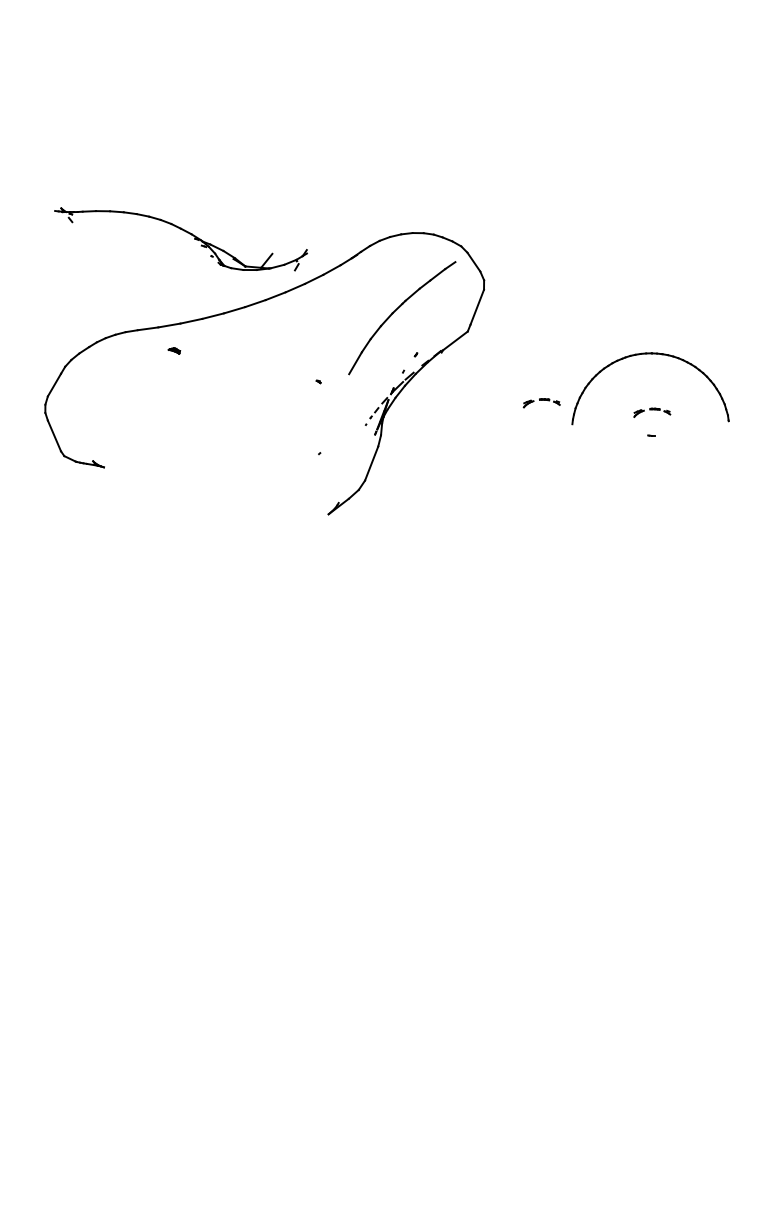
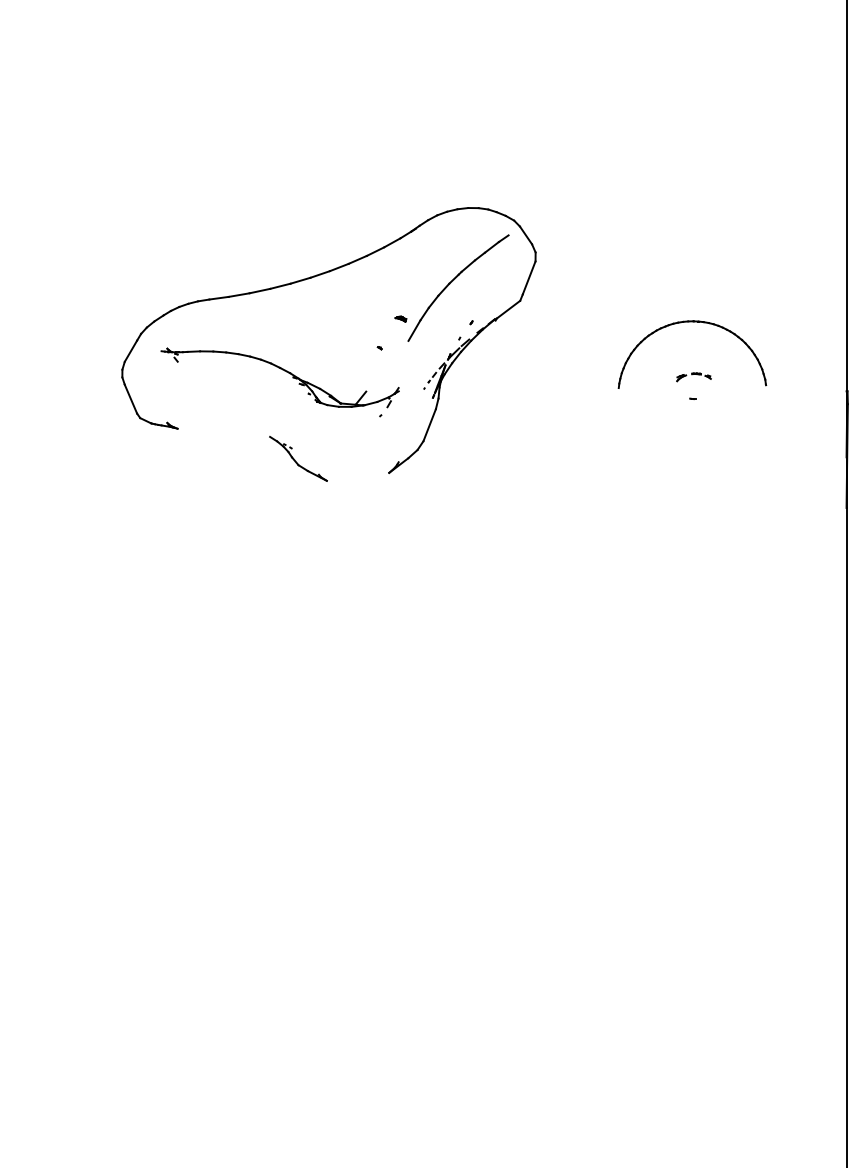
part: (183, 231) -> (282, 370), moved
part: (173, 350) -> (400, 318), moved
part: (541, 403) -> (589, 368), removed
part: (232, 498) -> (298, 458), added

